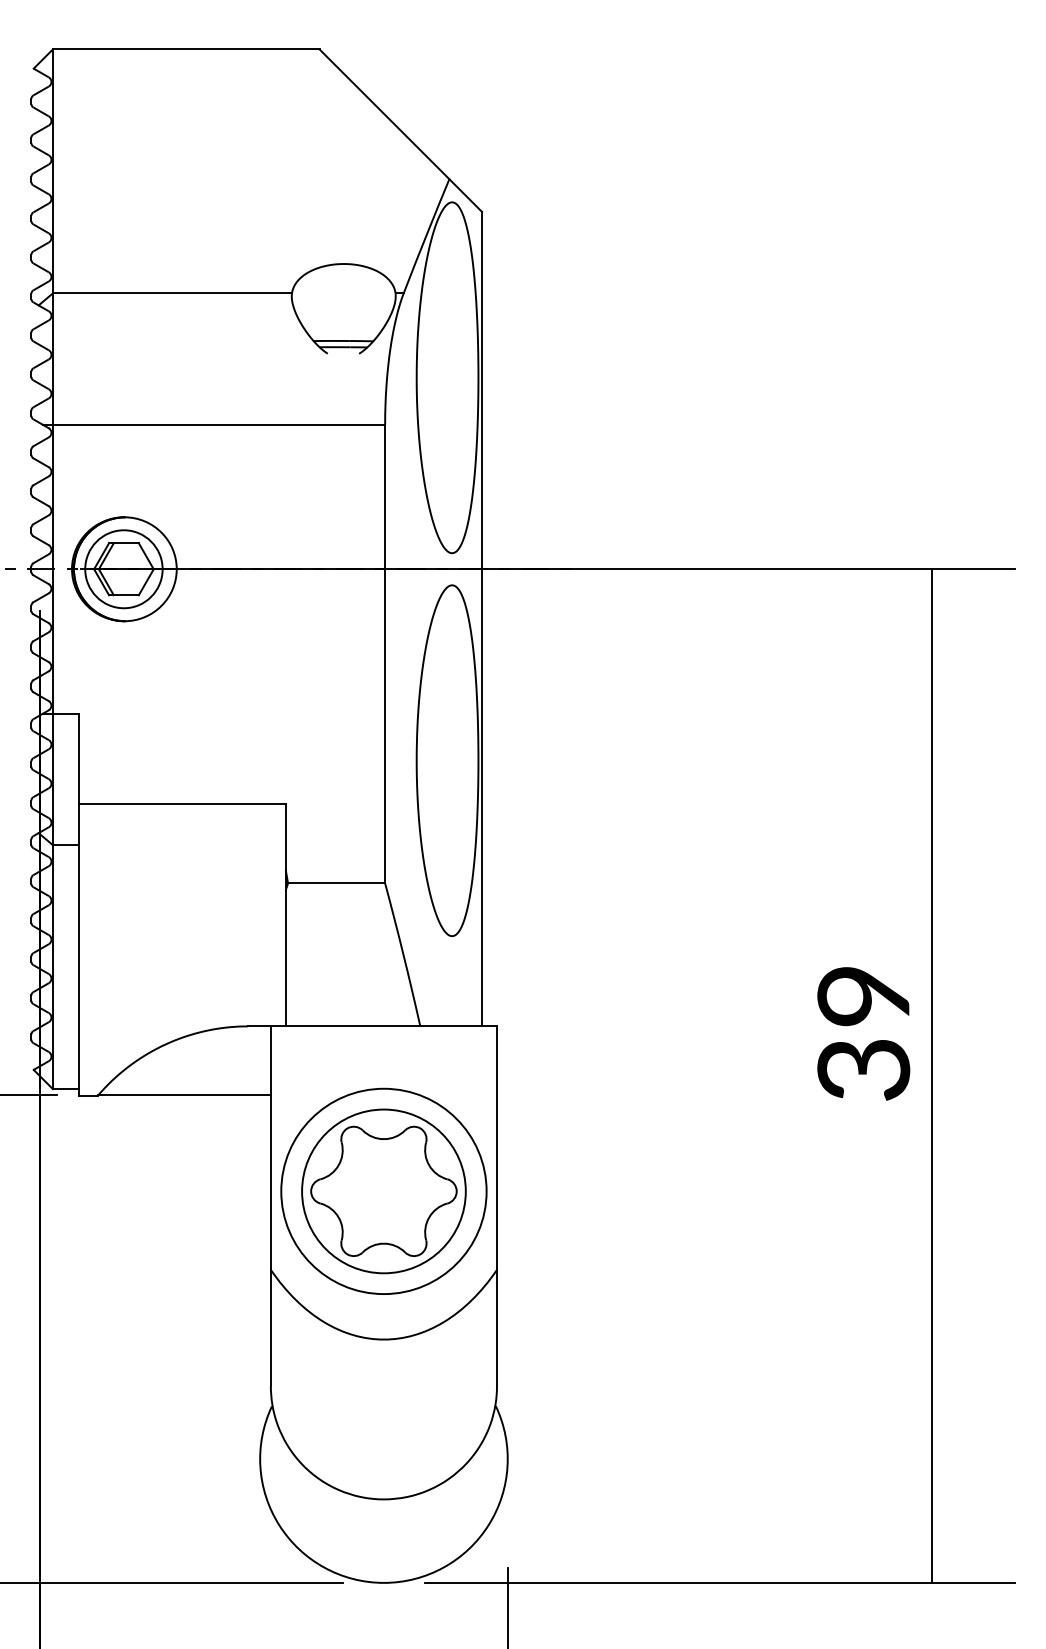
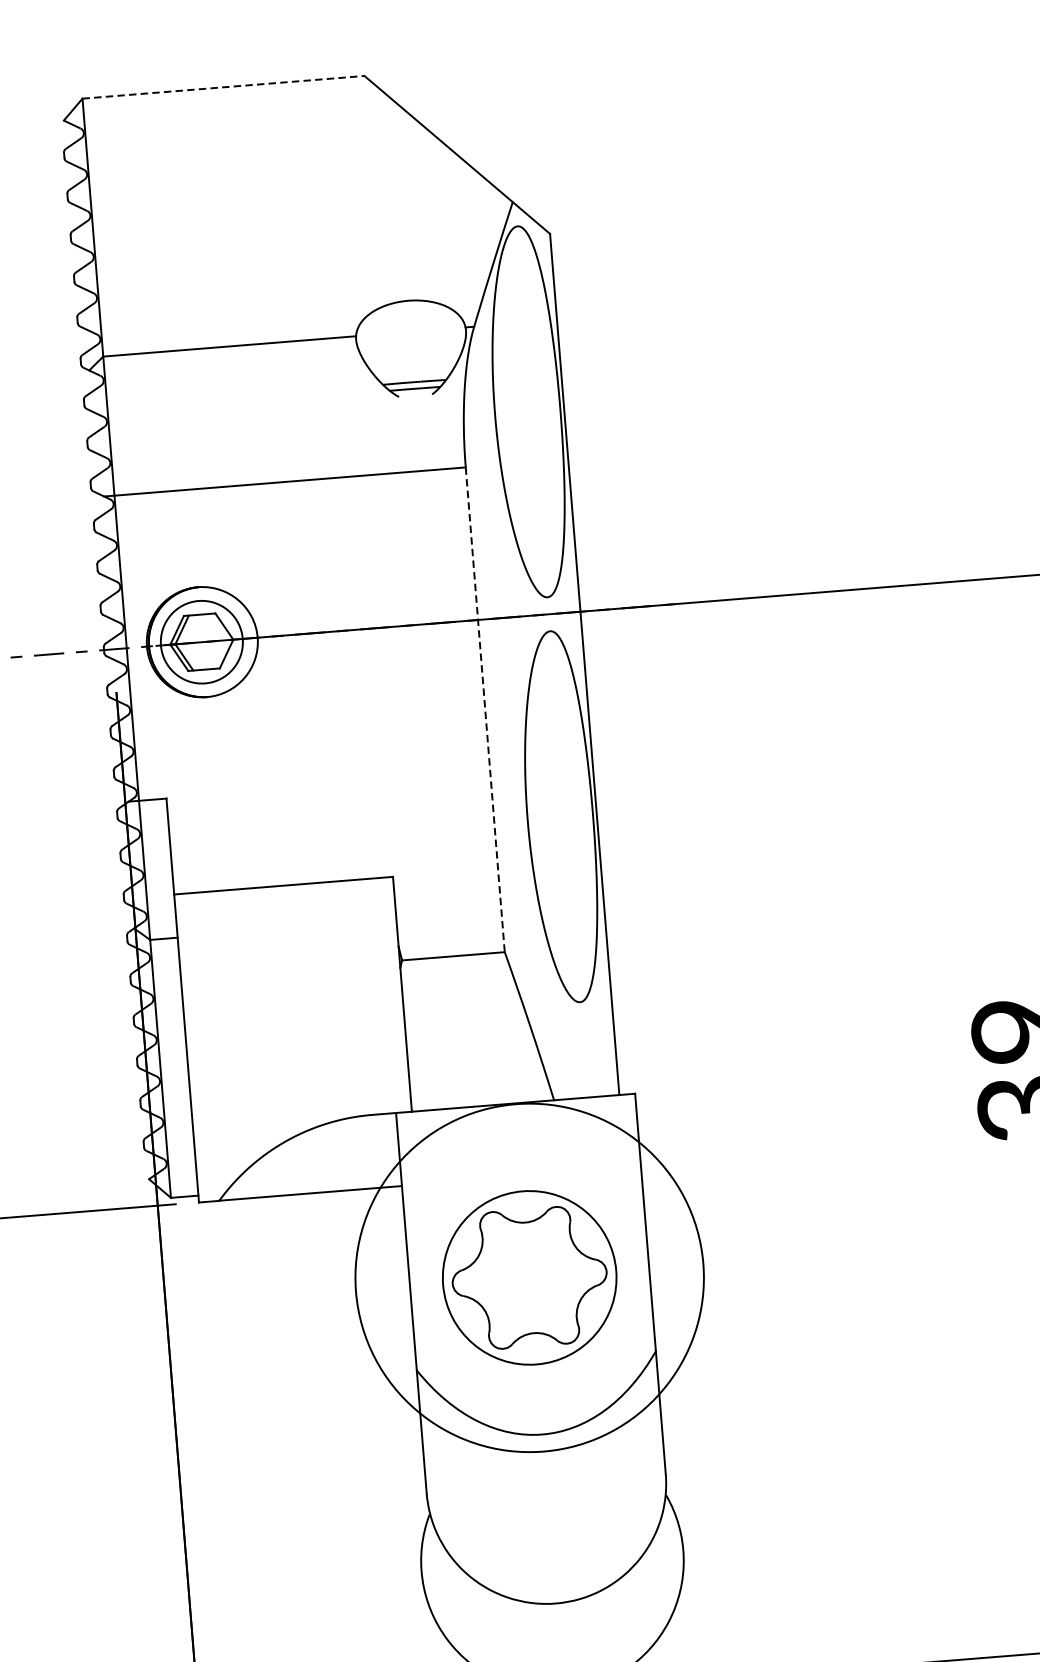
line: (186, 49) -> (223, 87), solid -> dashed
line: (385, 654) -> (485, 710), solid -> dashed
circle: (383, 1191) -> (529, 1278), size x1.6

